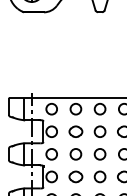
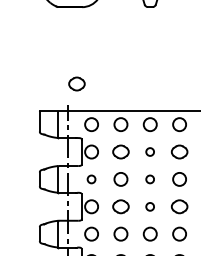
part: (39, 75) -> (76, 83), added
circle: (99, 131) -> (149, 151), size x0.6
circle: (51, 154) -> (91, 179), size x0.6
circle: (99, 154) -> (149, 179), size x0.6
circle: (99, 176) -> (149, 206), size x0.6

